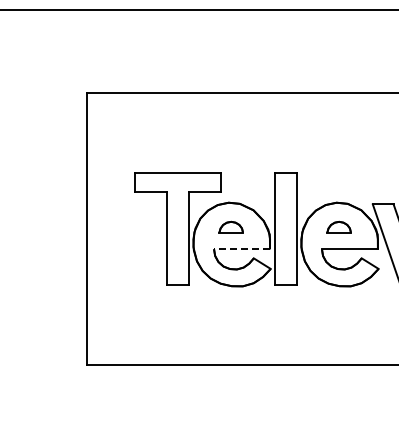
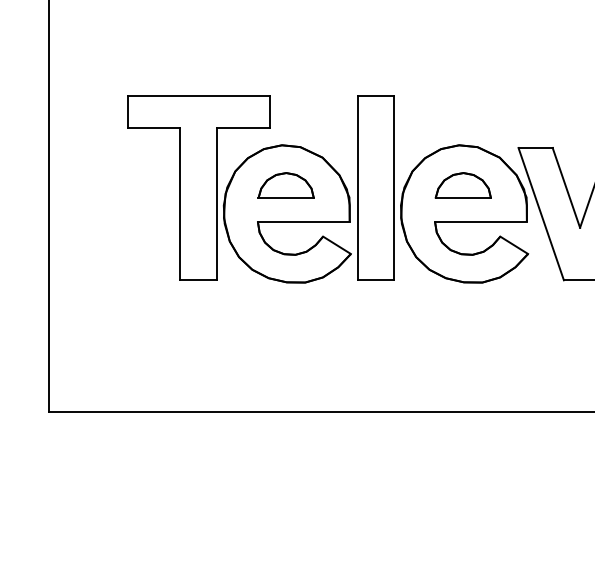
part: (230, 226) -> (284, 184), size x1.43
part: (338, 226) -> (462, 184), size x1.43
line: (242, 249) -> (304, 222), dashed -> solid

